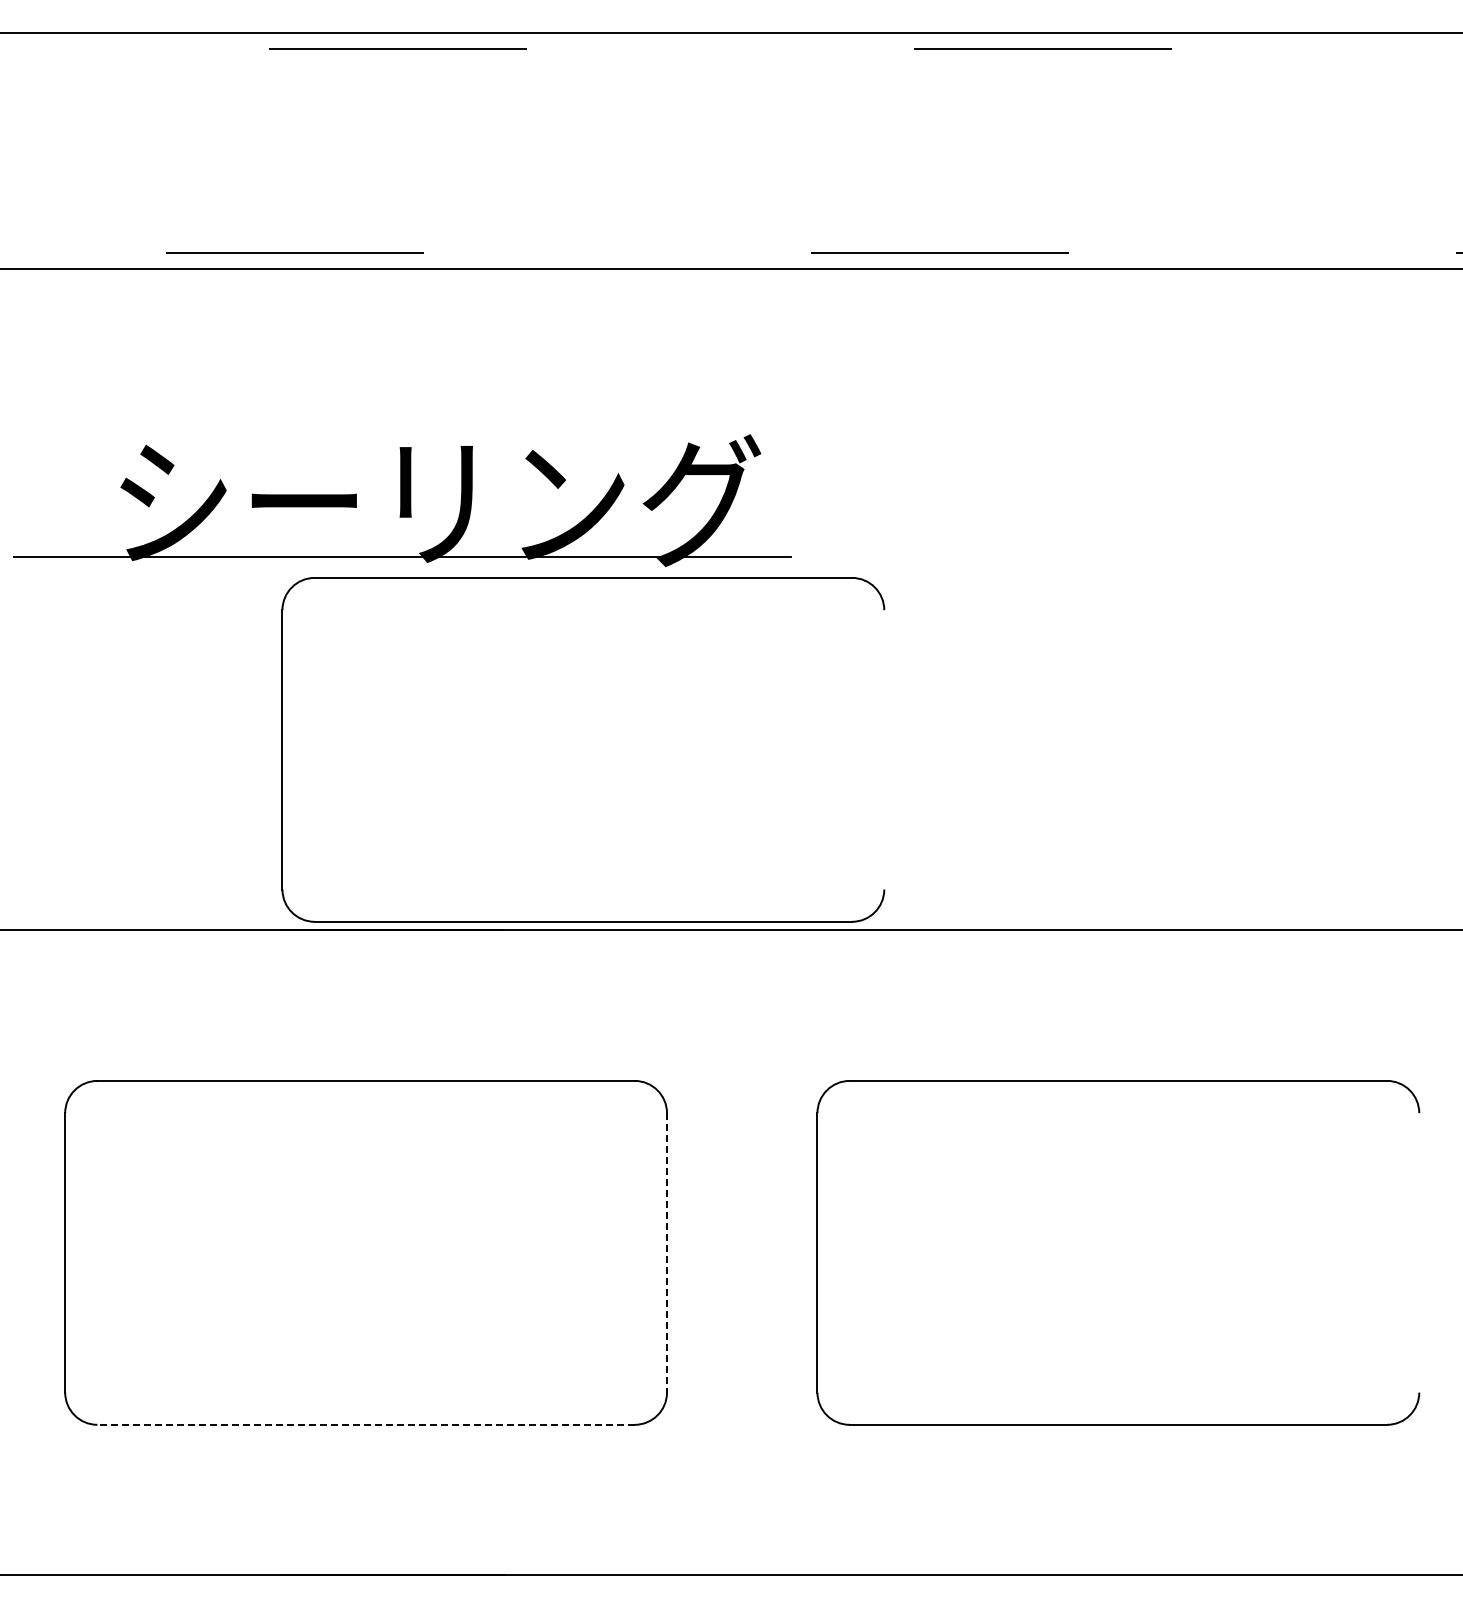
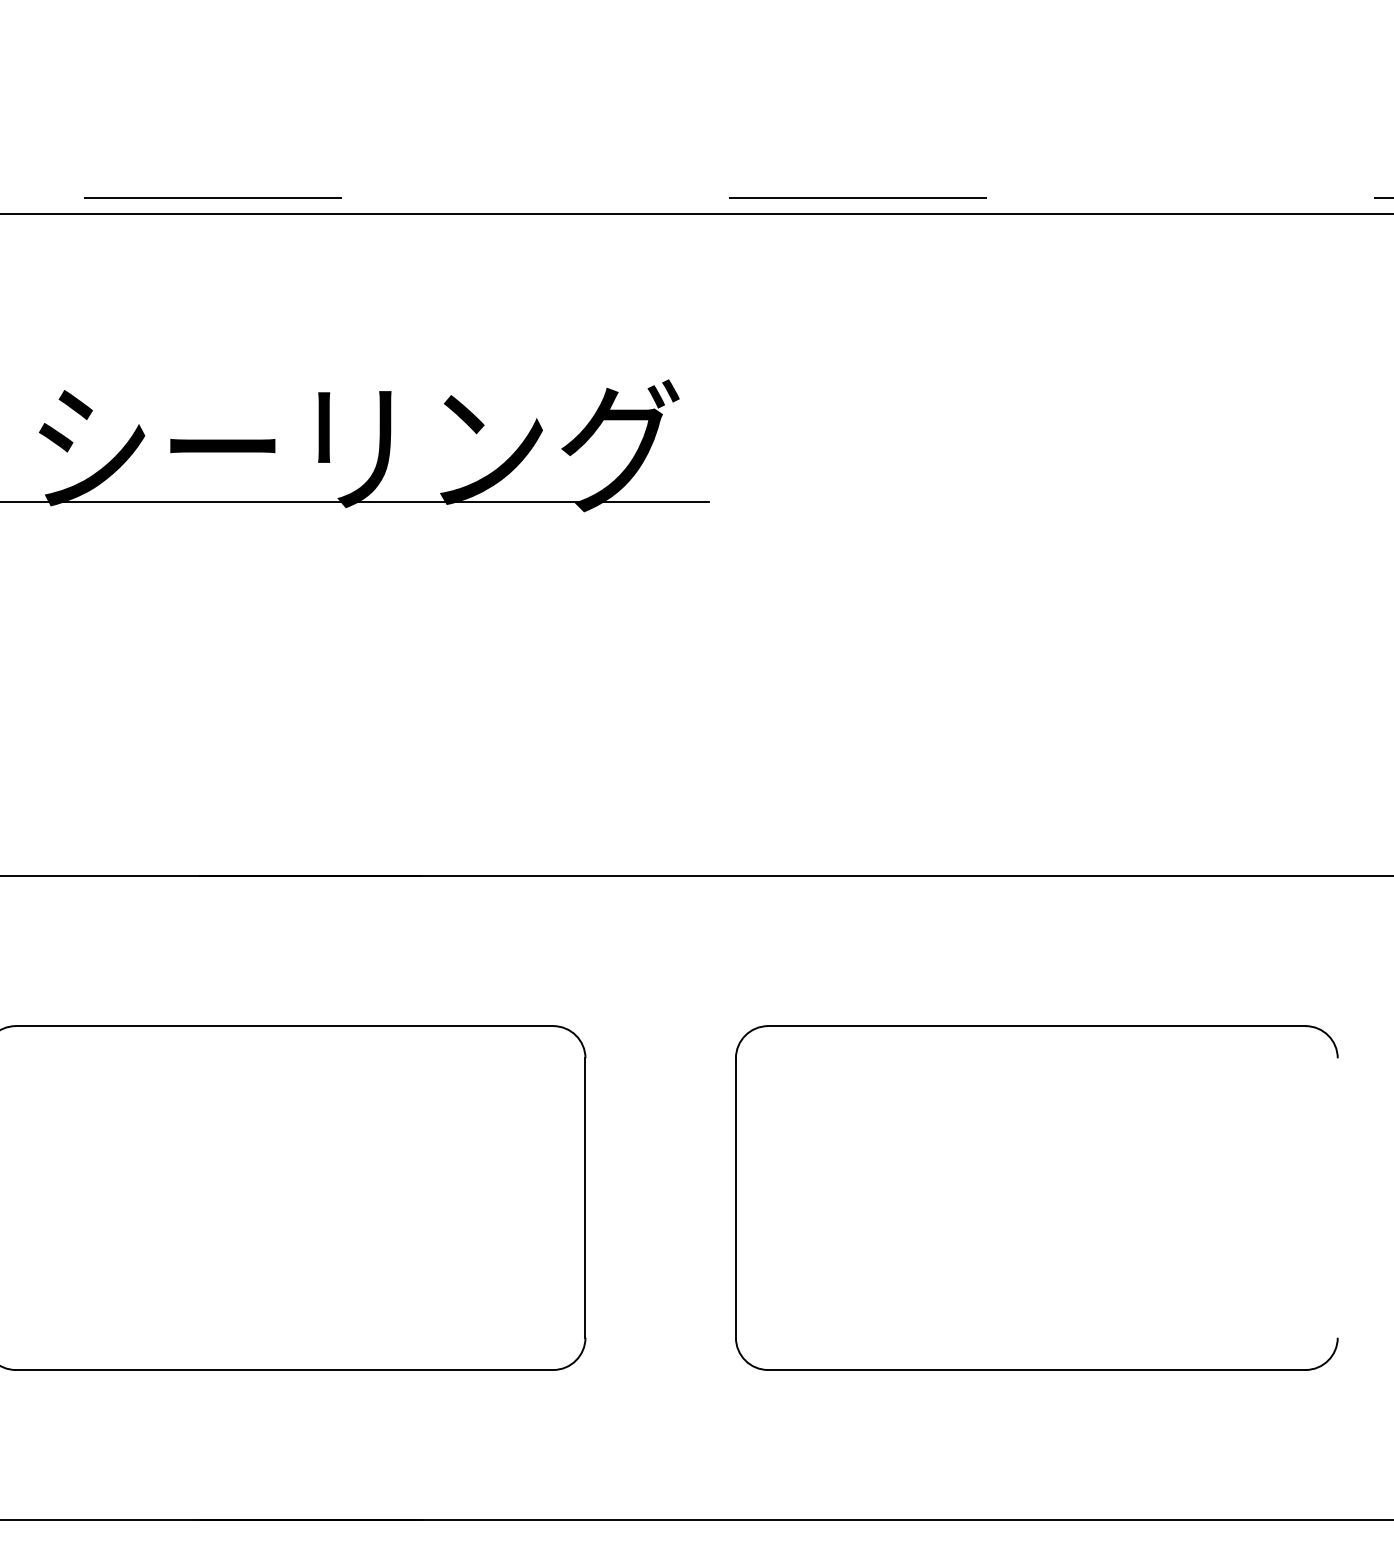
part: (583, 578) -> (501, 523), removed
line: (667, 1252) -> (585, 1197), dashed -> solid
line: (366, 1424) -> (284, 1369), dashed -> solid

